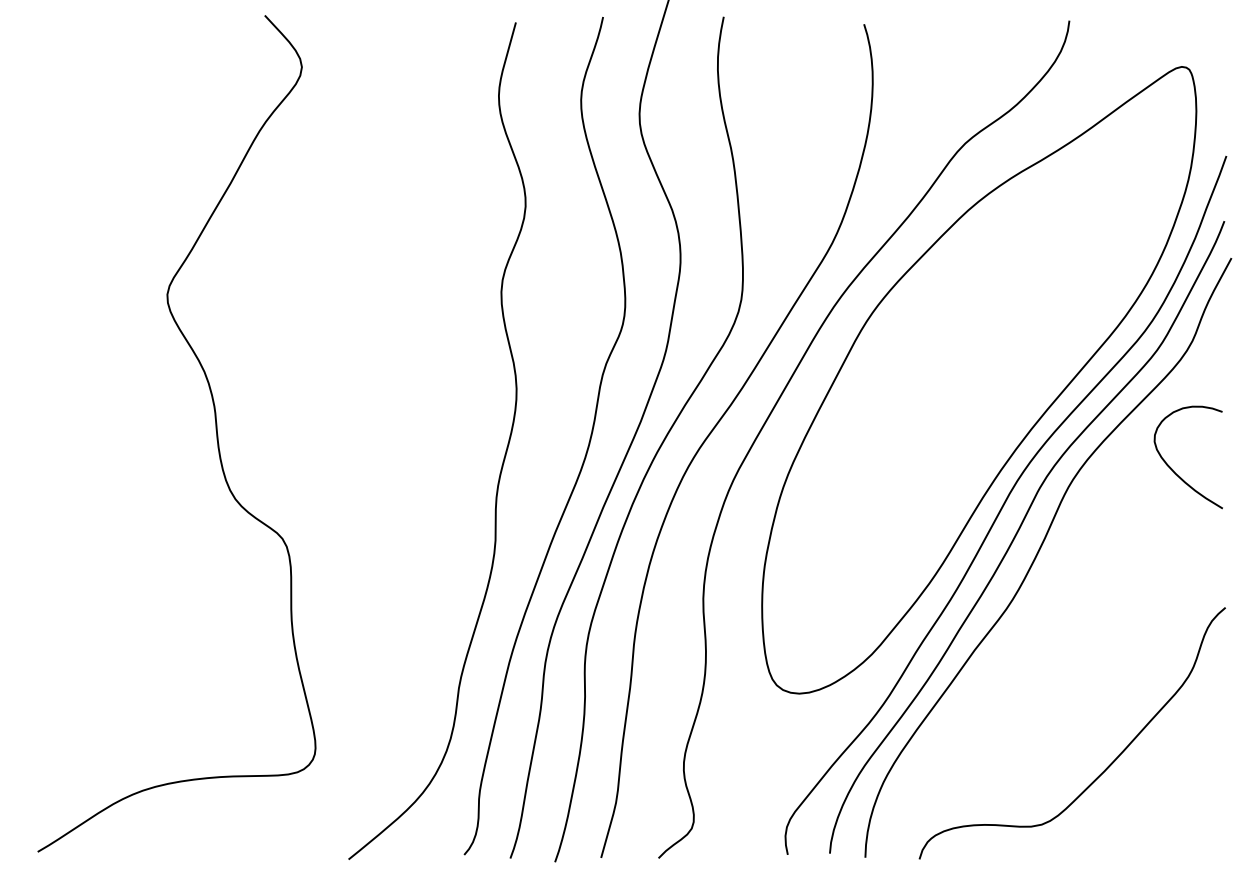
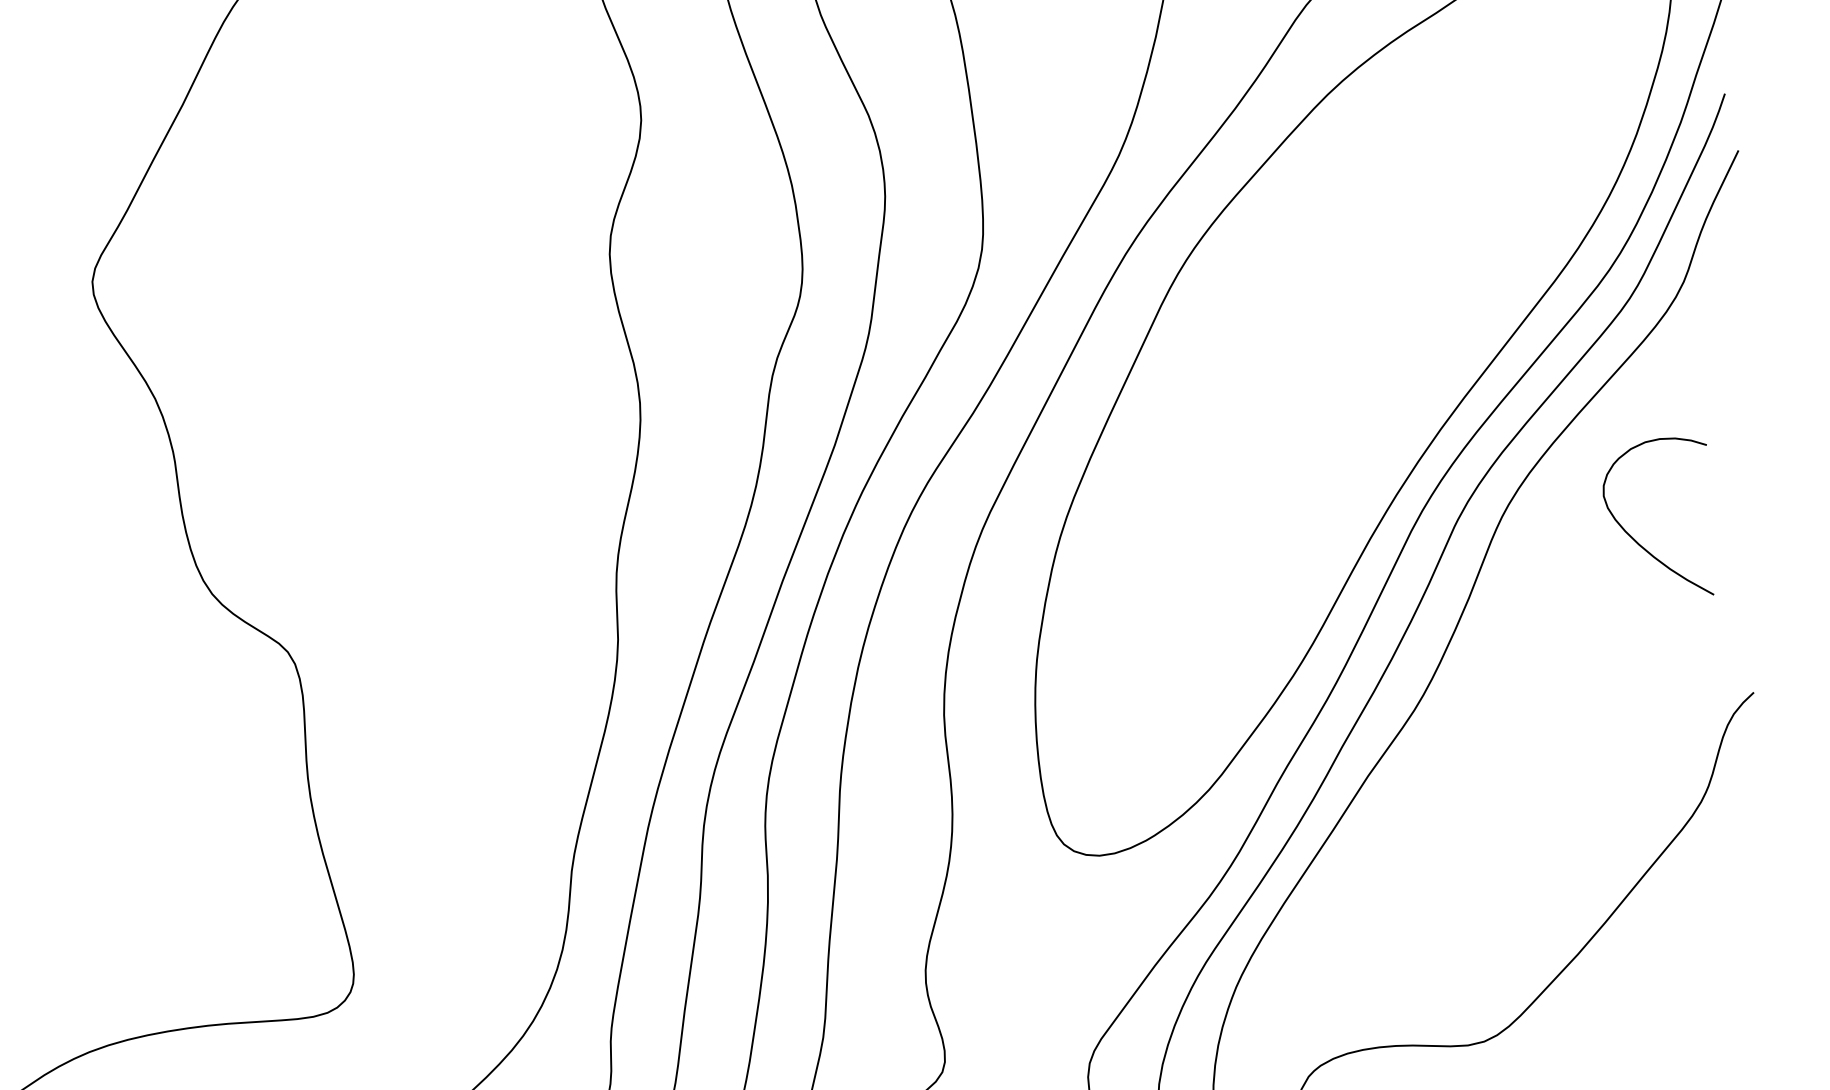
curve: (1172, 468) -> (1633, 536), moved

